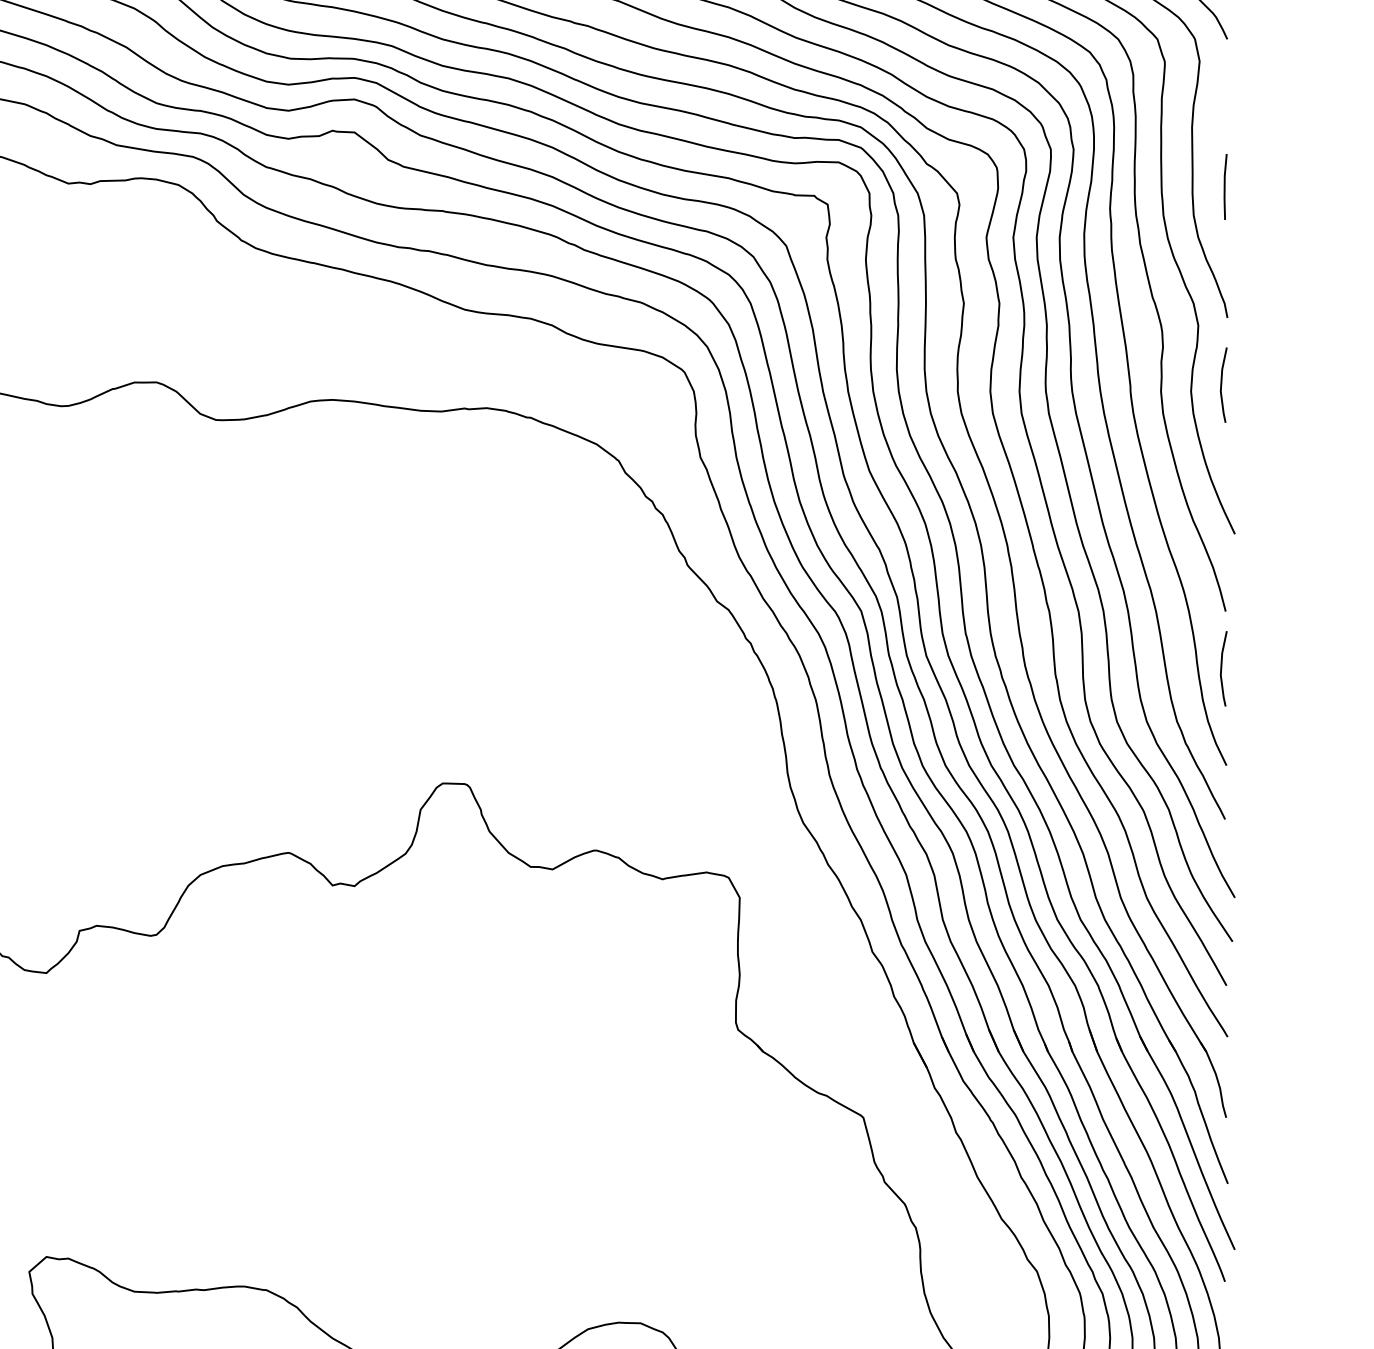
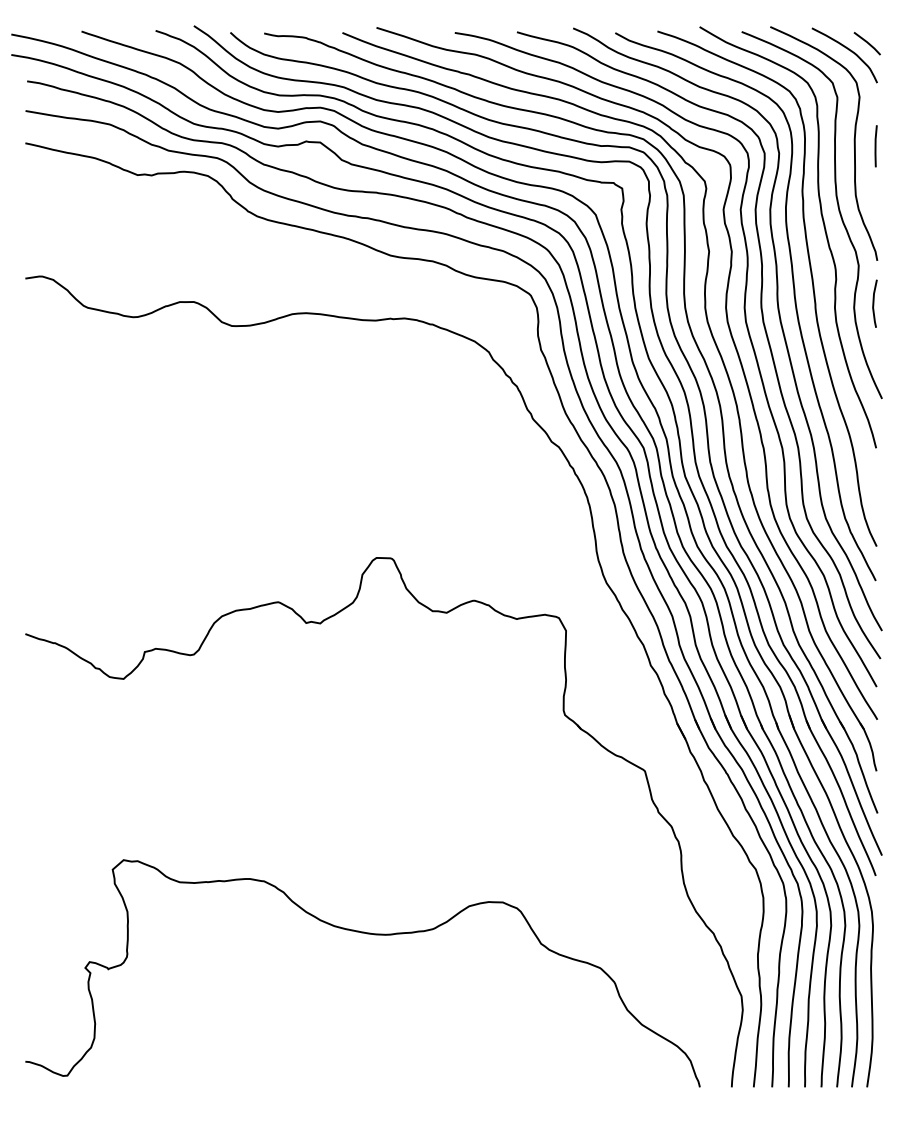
line: (1224, 187) -> (875, 146), moved
line: (1223, 668) -> (874, 484), removed

